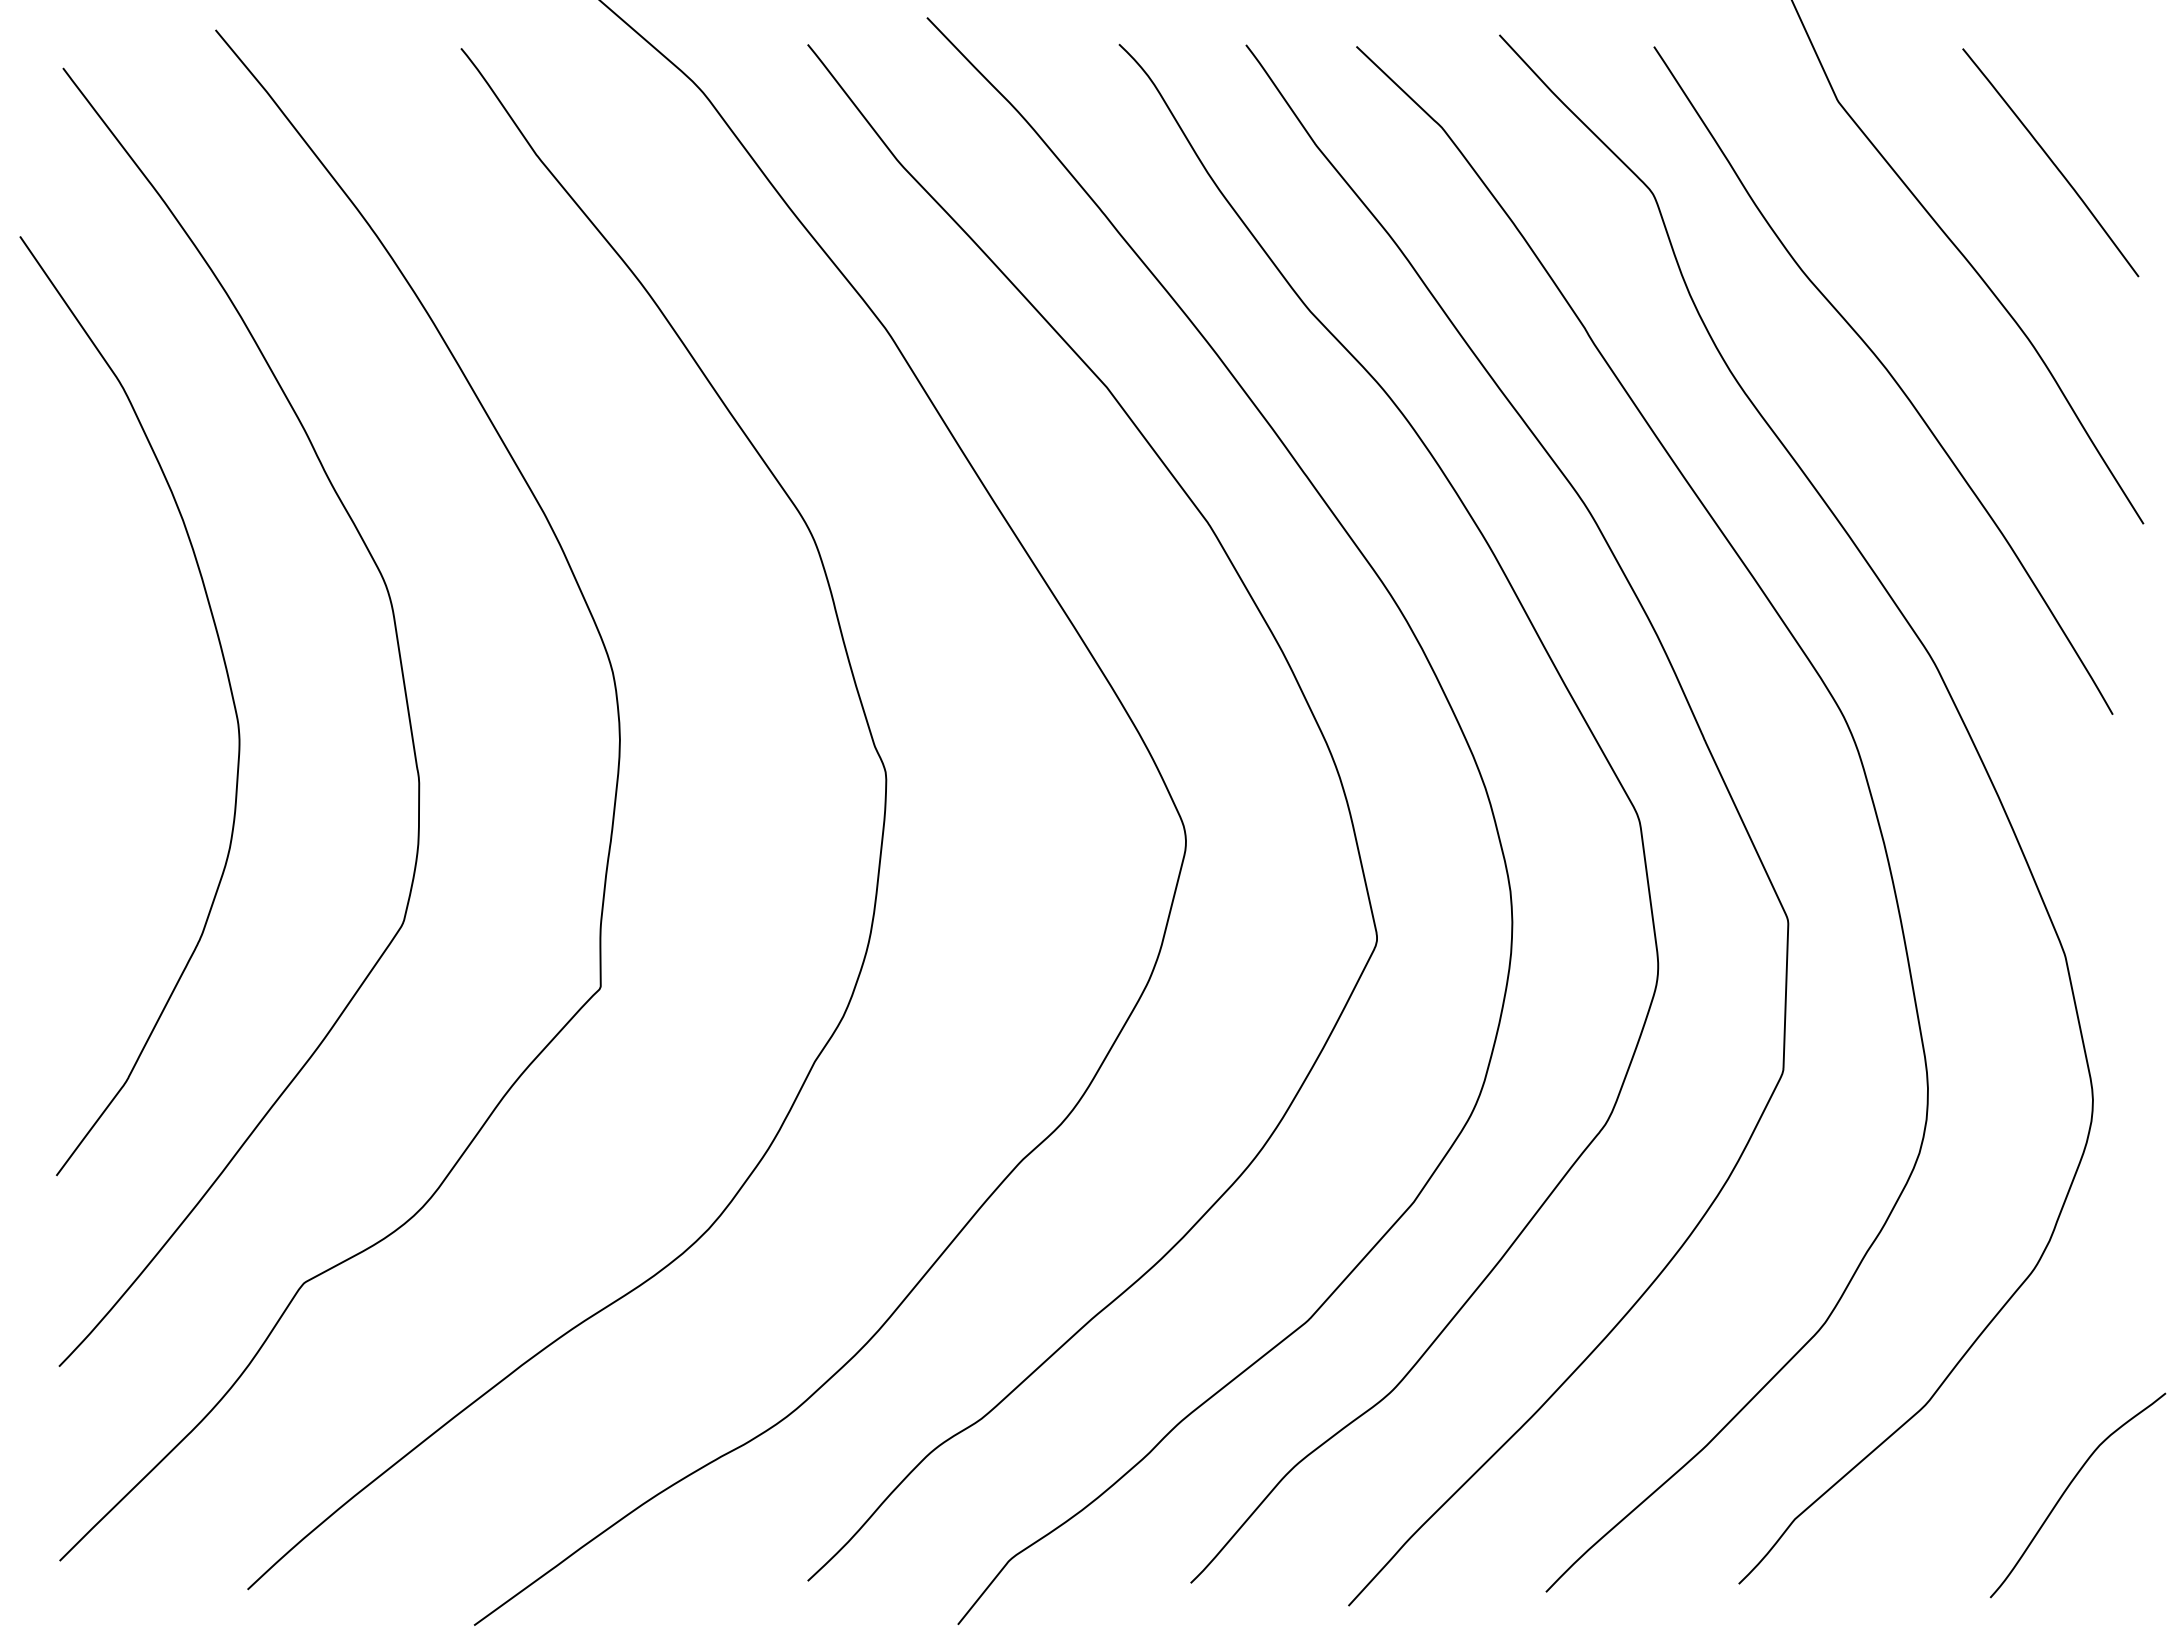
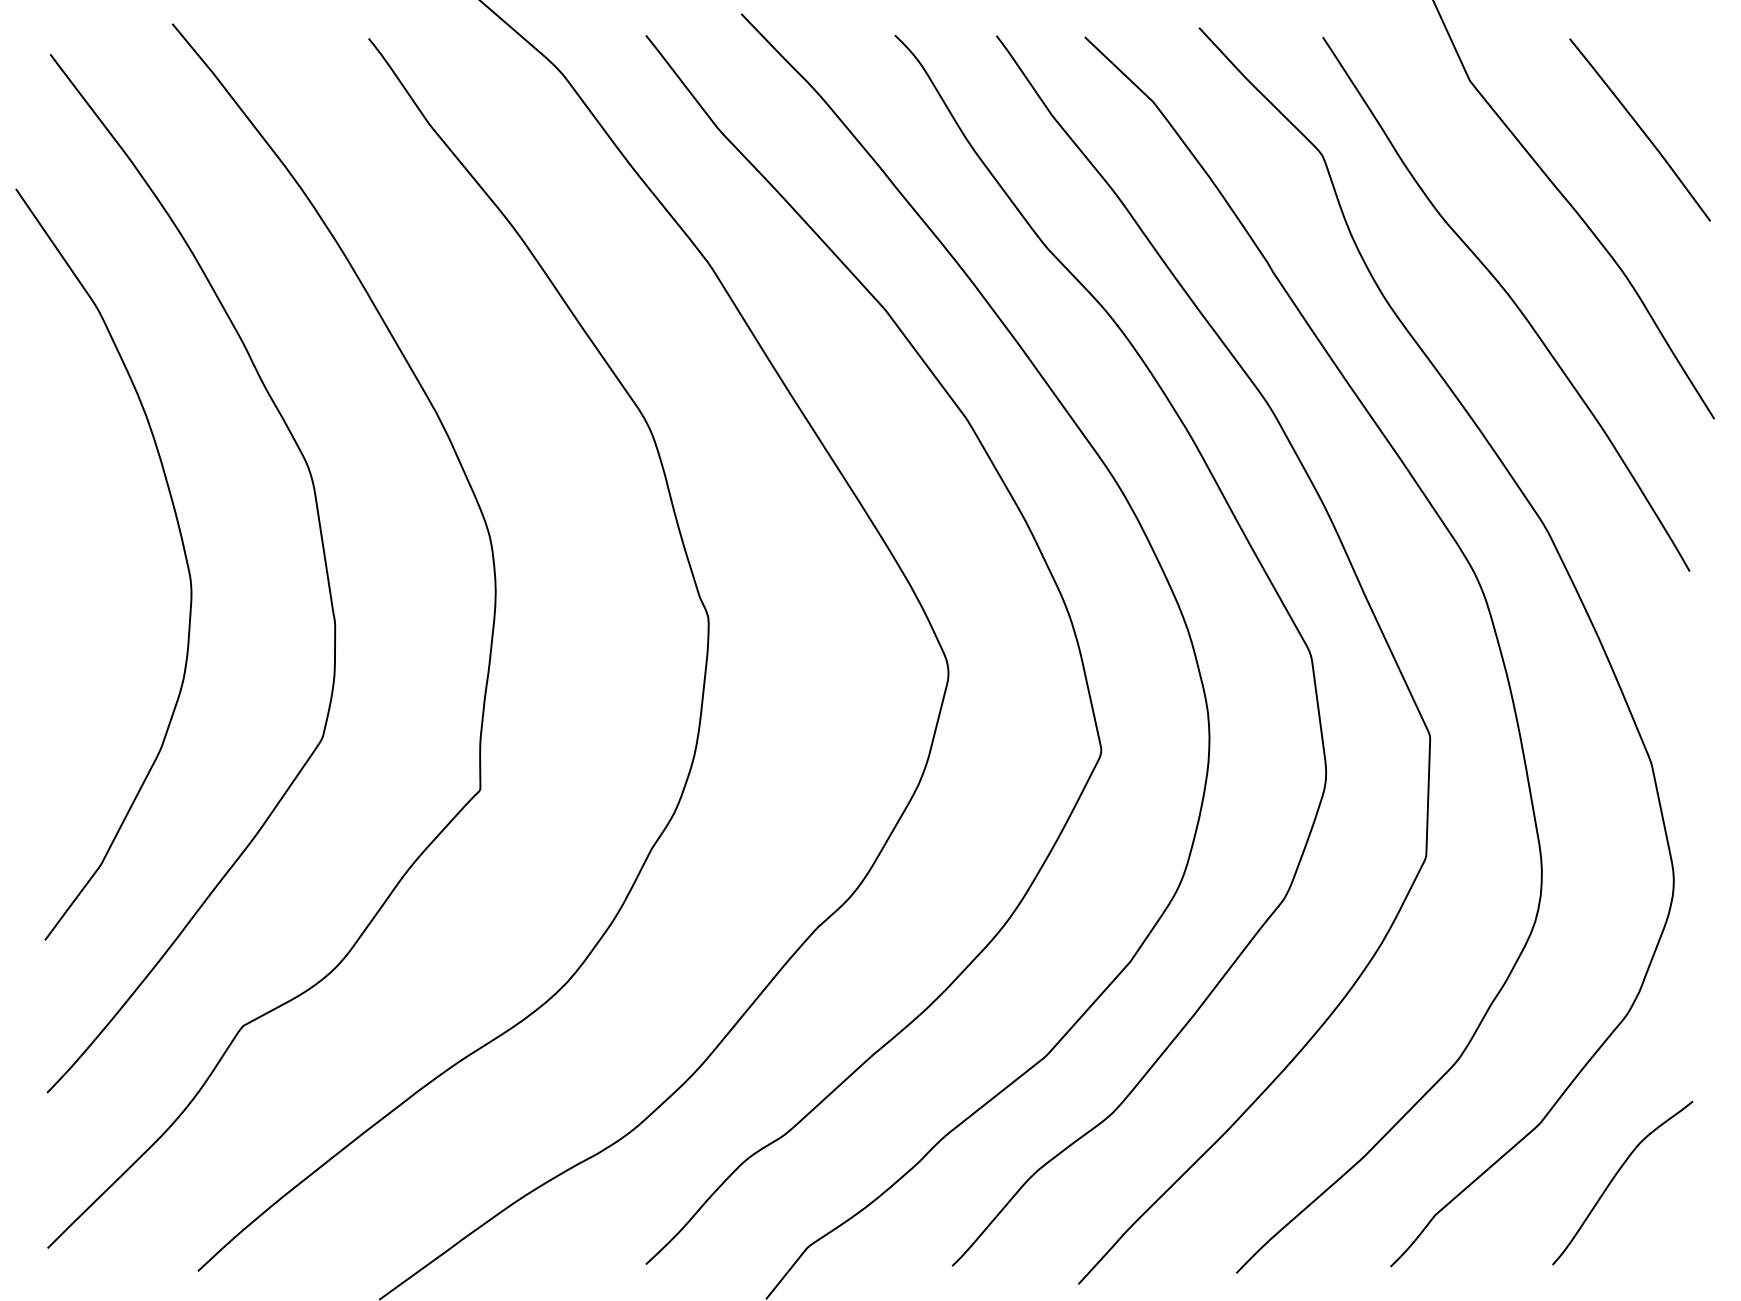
curve: (2068, 1488) -> (1615, 1177), moved

